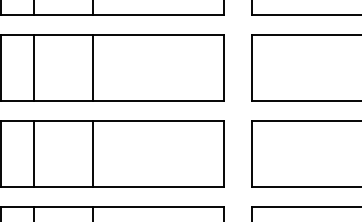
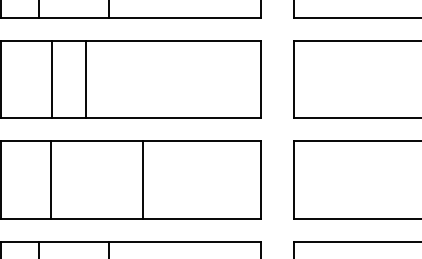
line: (33, 67) -> (51, 78), moved
line: (93, 67) -> (85, 78), moved
line: (33, 154) -> (50, 180), moved
line: (93, 154) -> (142, 180), moved

